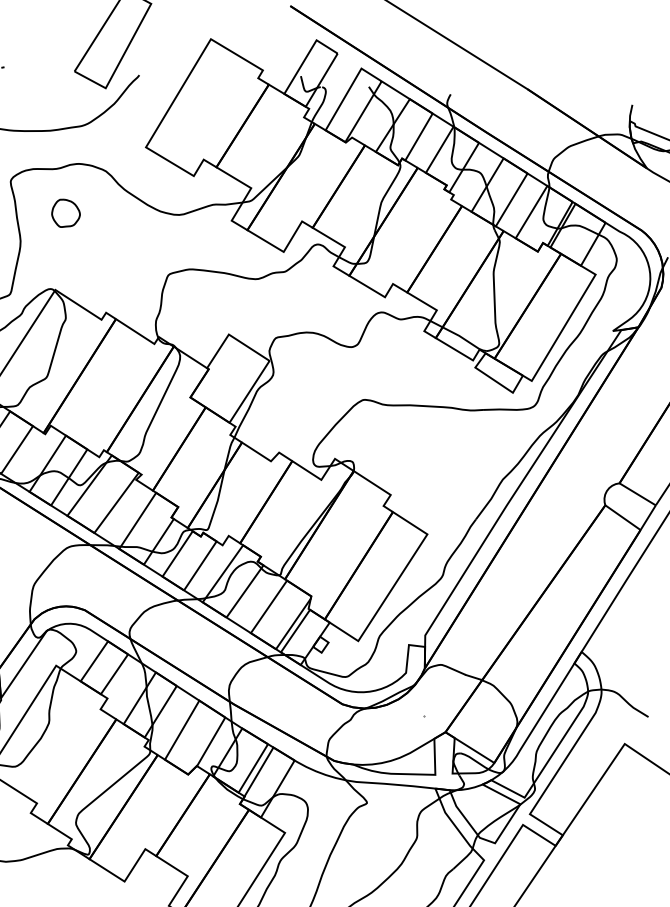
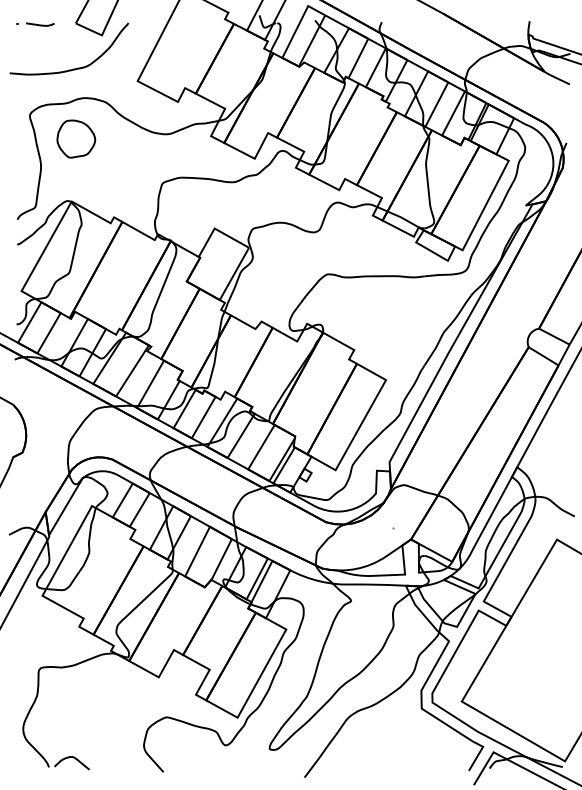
curve: (31, 69) -> (40, 24), added
part: (66, 212) -> (76, 138), size x1.67

